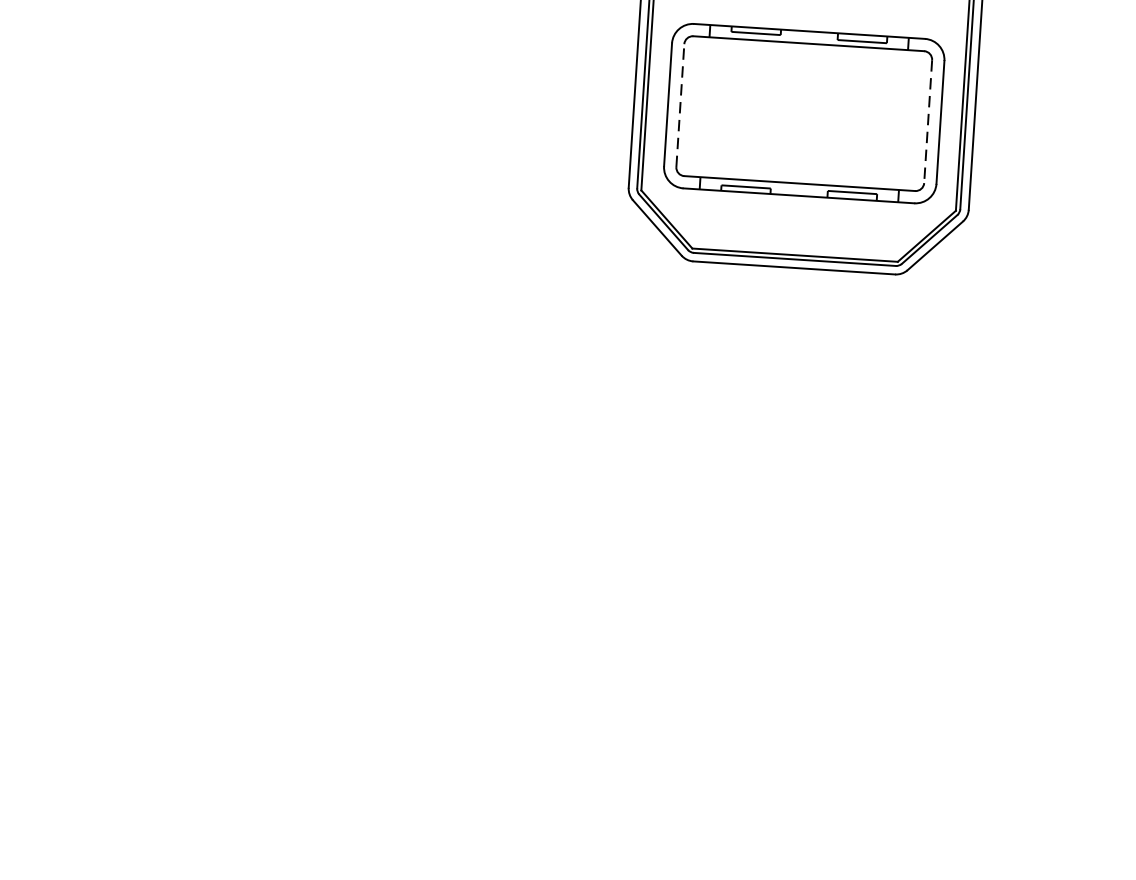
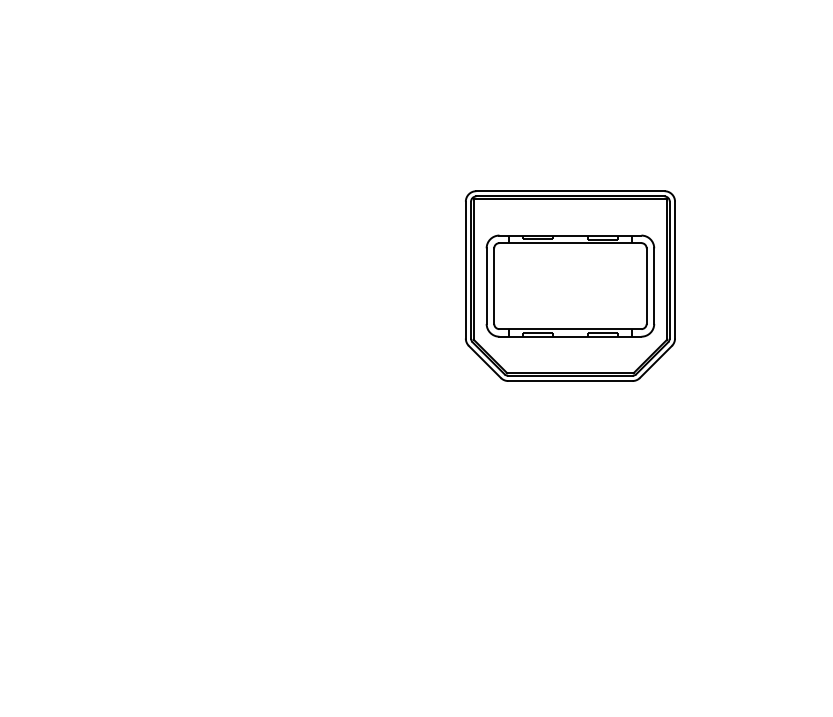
line: (680, 106) -> (494, 286), dashed -> solid
line: (927, 122) -> (646, 286), dashed -> solid

